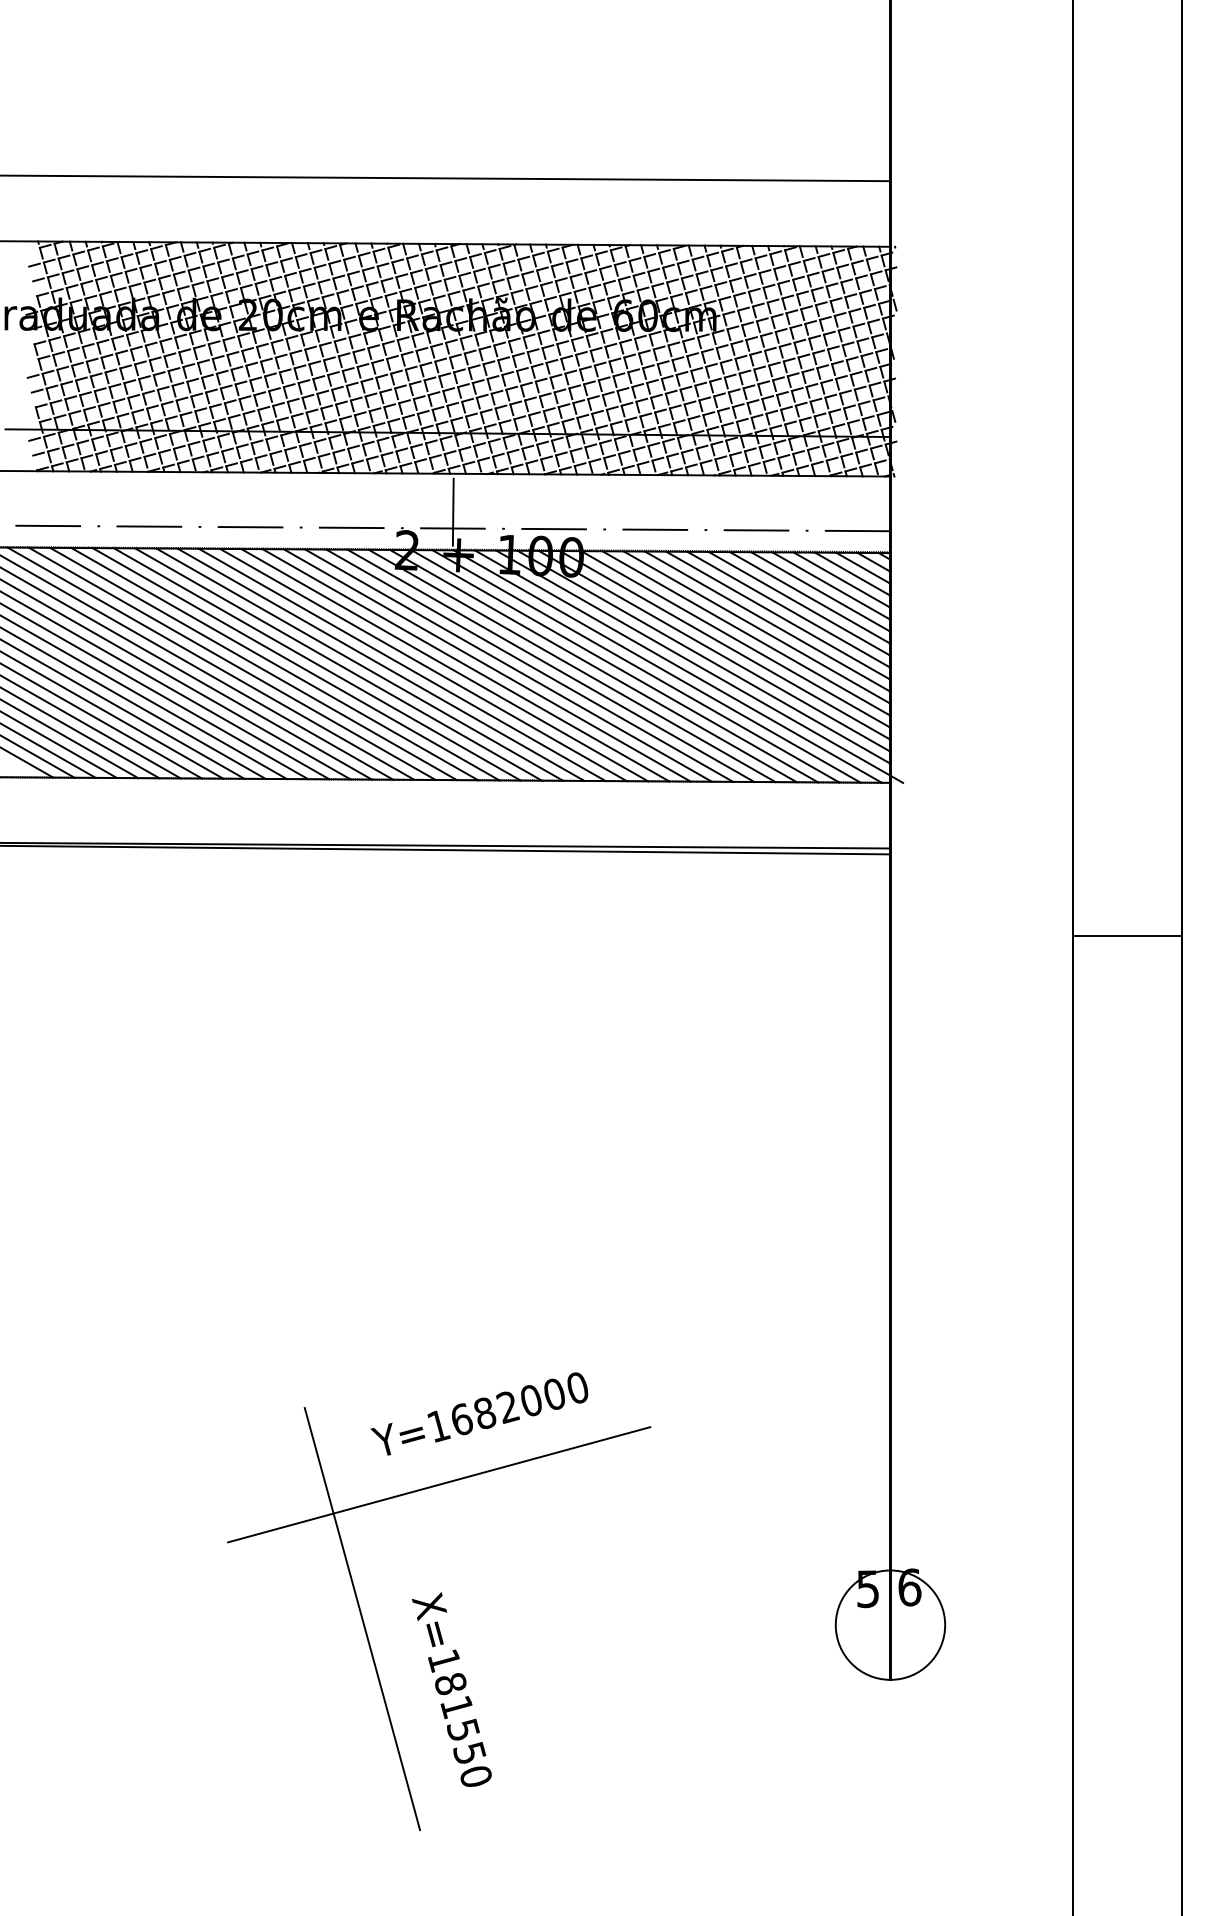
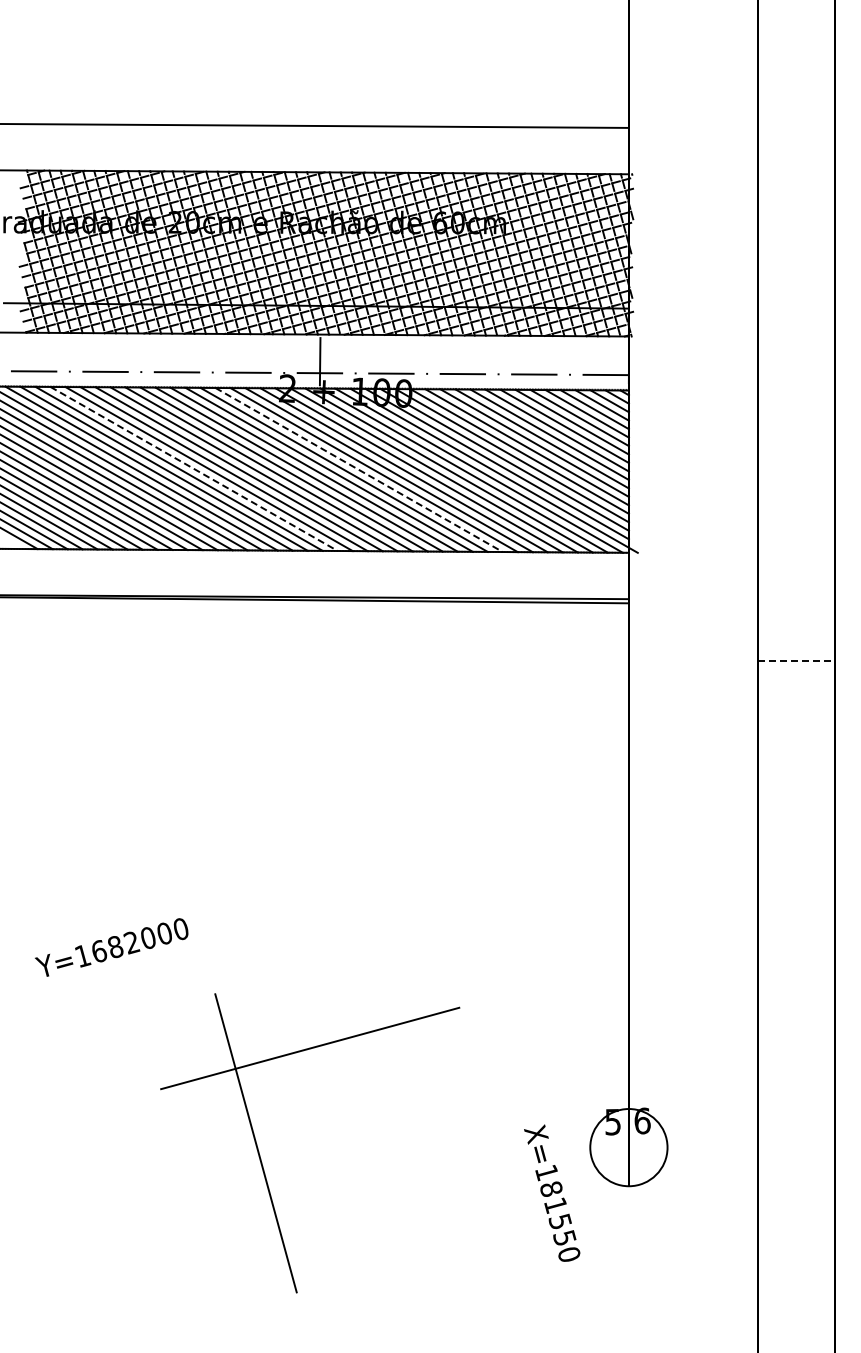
line: (275, 664) -> (194, 469), solid -> dashed
line: (508, 666) -> (359, 470), solid -> dashed
line: (1127, 936) -> (796, 661), solid -> dashed
text: (479, 1413) -> (111, 947), moved
text: (452, 1688) -> (552, 1192), moved

